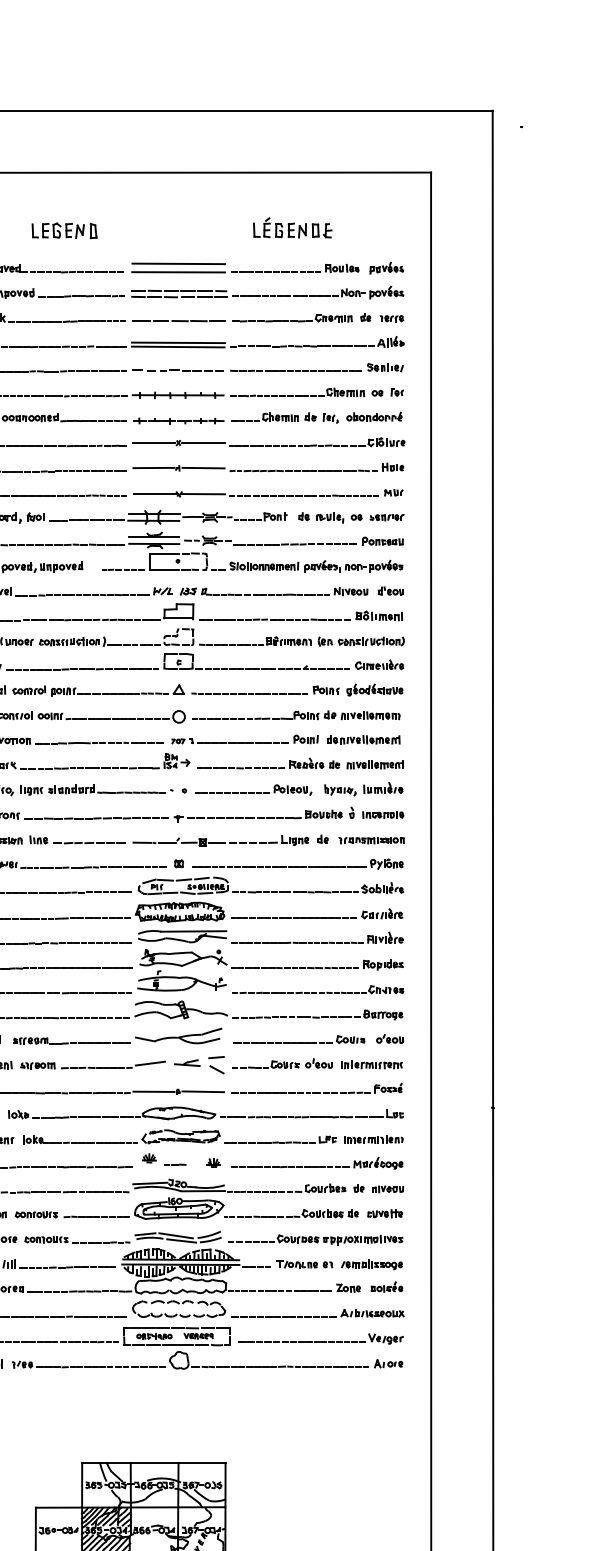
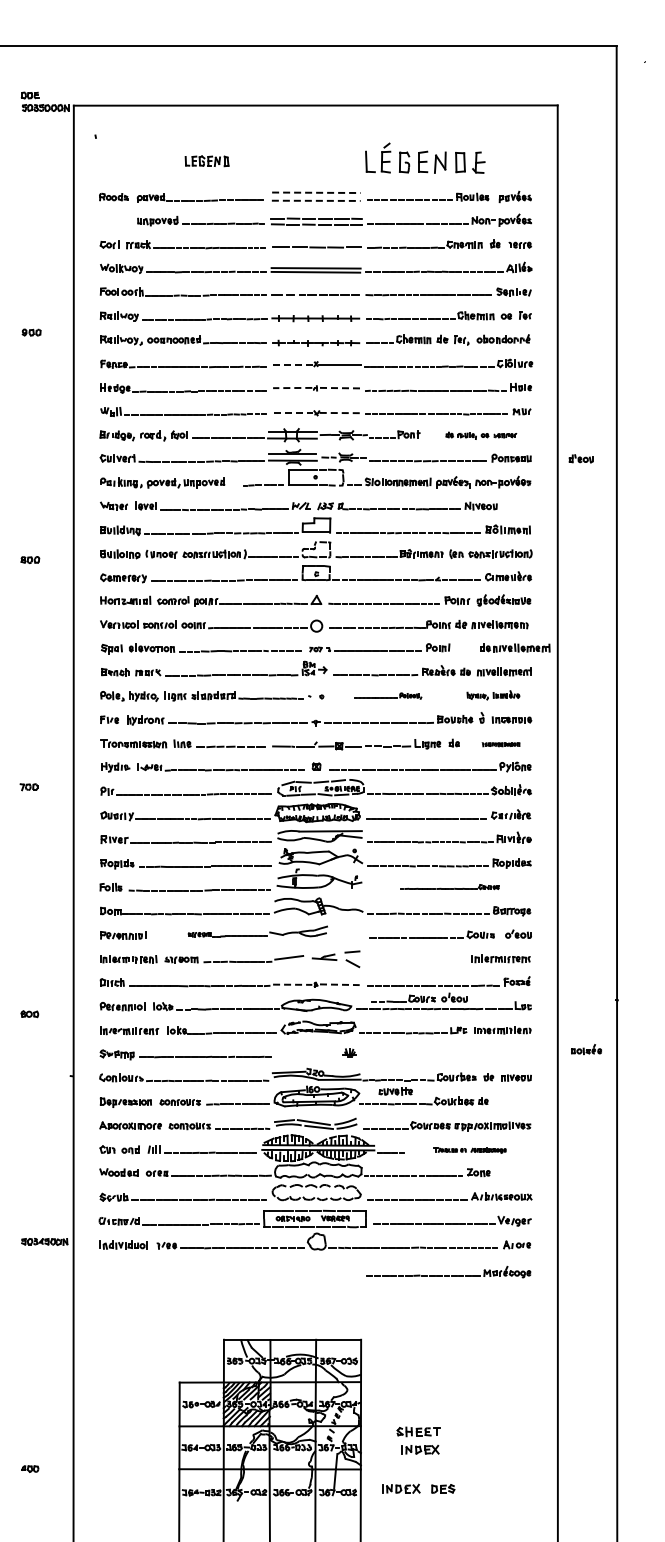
part: (292, 228) -> (425, 158), size x1.6
part: (63, 231) -> (206, 161), size x0.7
line: (178, 263) -> (316, 192), solid -> dashed
line: (178, 271) -> (316, 200), solid -> dashed
line: (154, 443) -> (293, 364), solid -> dashed
line: (153, 468) -> (292, 388), solid -> dashed
line: (203, 468) -> (340, 388), solid -> dashed
line: (154, 493) -> (293, 412), solid -> dashed
line: (203, 494) -> (340, 413), solid -> dashed
part: (351, 517) -> (481, 435), size x0.7
part: (390, 590) -> (580, 458), moved
part: (363, 739) -> (515, 647), moved
part: (254, 789) -> (388, 695), size x0.6
part: (363, 789) -> (493, 695), size x0.7
part: (371, 840) -> (500, 744), size x0.6
part: (317, 989) -> (449, 886), size x0.6
part: (117, 1036) -> (257, 931), size x0.7
part: (282, 1063) -> (419, 997), moved
line: (153, 1091) -> (292, 984), solid -> dashed
line: (202, 1091) -> (339, 984), solid -> dashed
part: (164, 1159) -> (302, 1049), removed
part: (316, 1162) -> (448, 1271), moved
part: (384, 1213) -> (395, 1091), moved
part: (338, 1265) -> (469, 1150), size x0.6
part: (386, 1287) -> (586, 1049), moved

